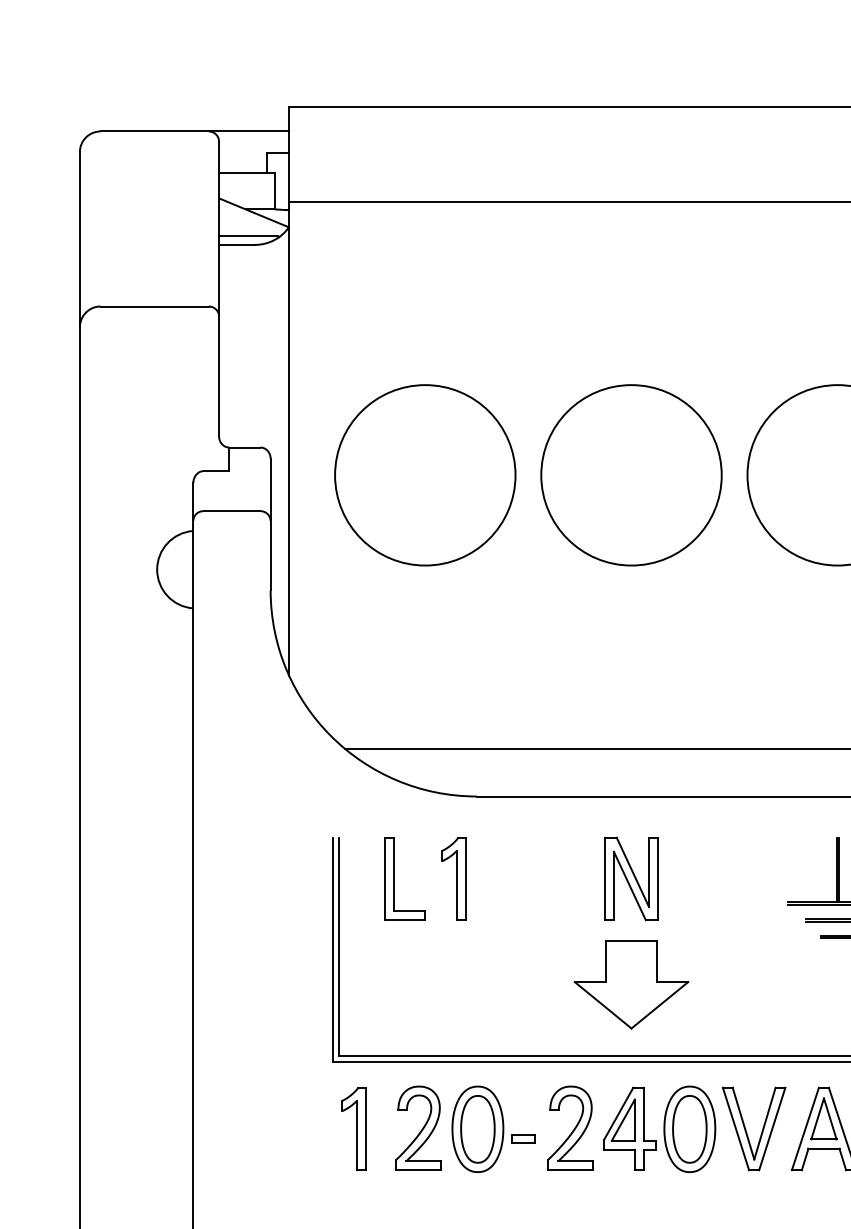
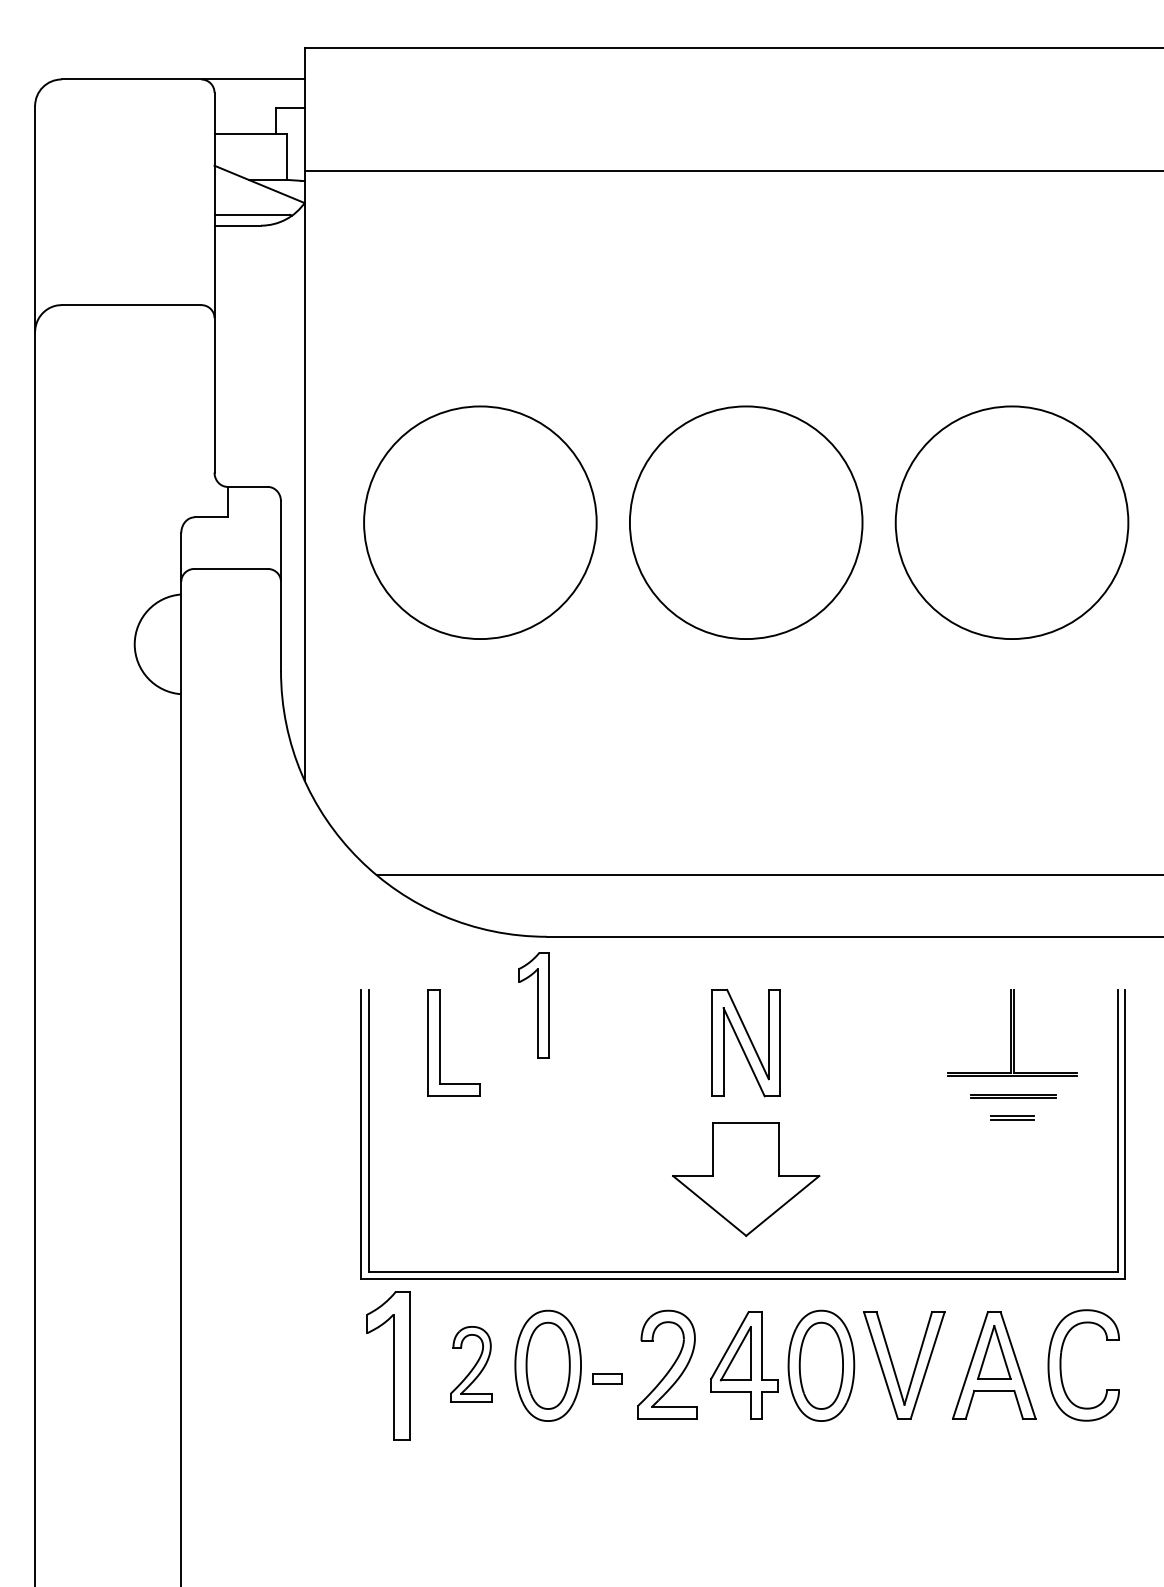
part: (453, 879) -> (533, 1005), moved
part: (418, 1128) -> (471, 1364), size x0.7
part: (353, 1129) -> (387, 1365), size x1.4

